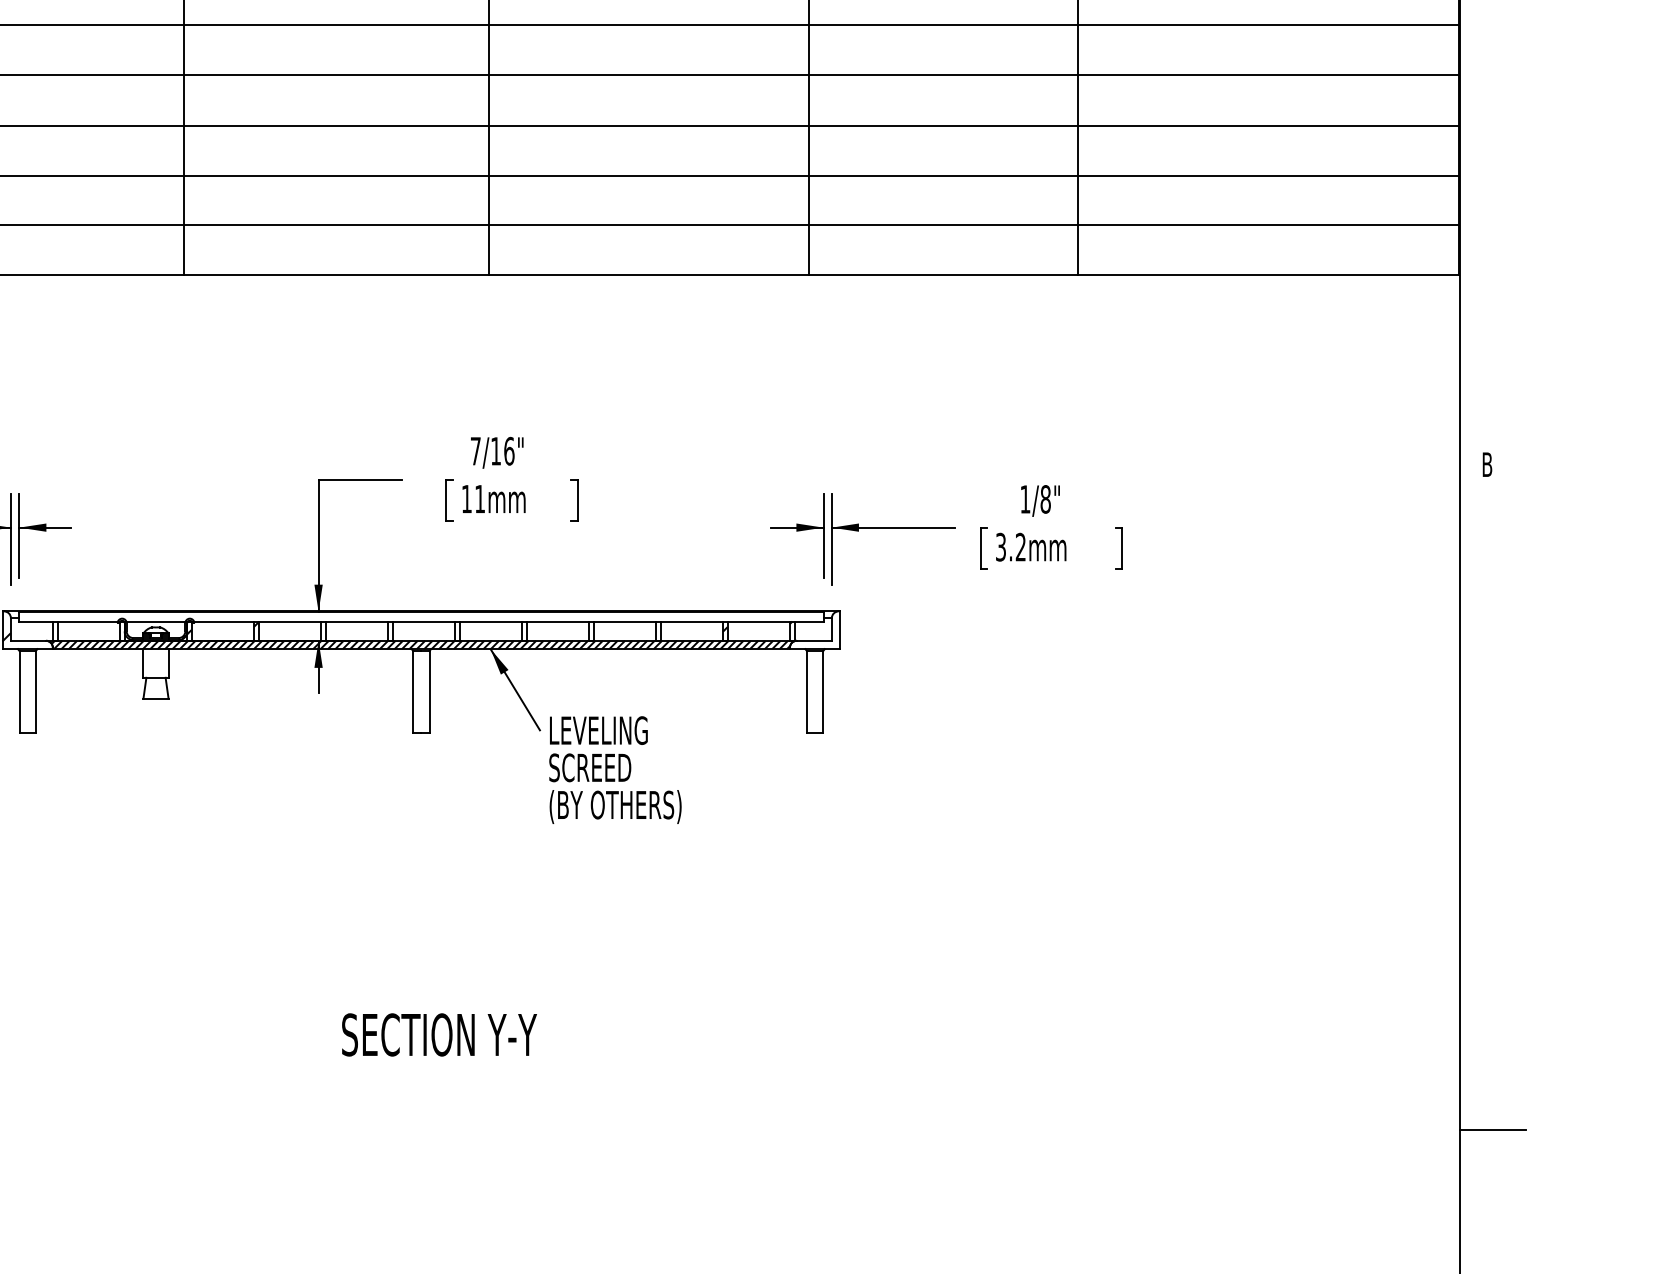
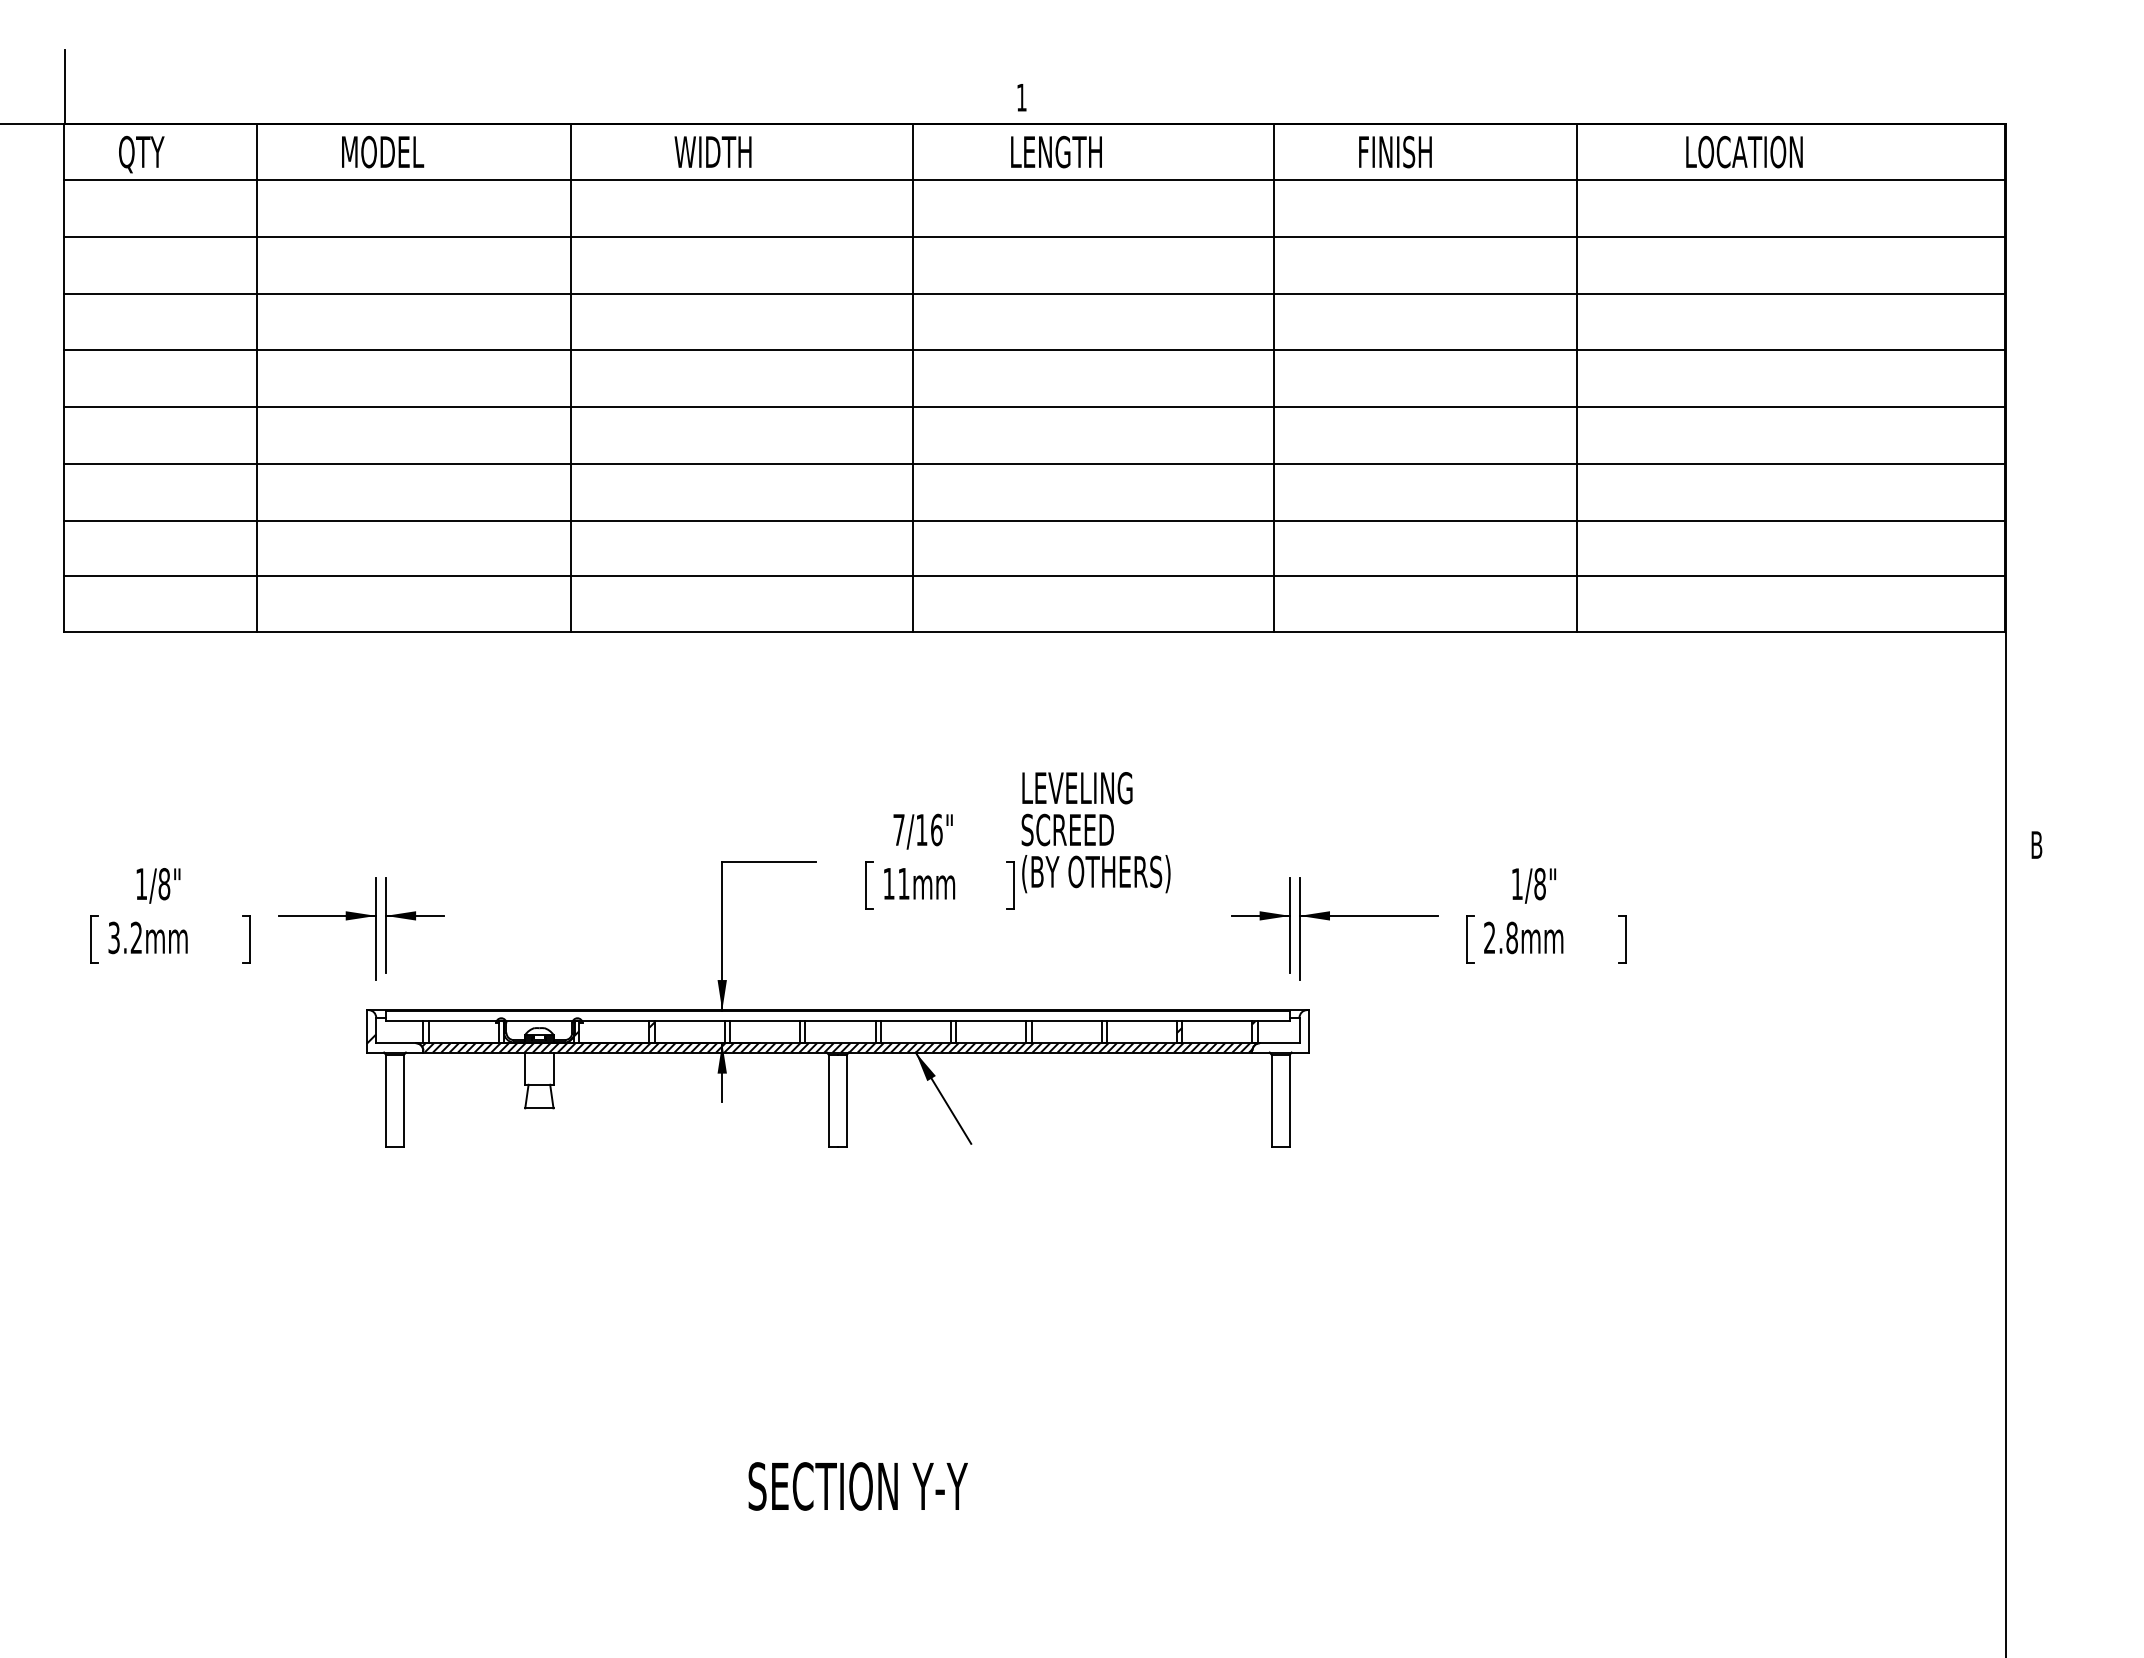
text: (1010, 546) -> (1500, 937), 3.2mm -> 2.8mm
text: (614, 770) -> (1095, 832), moved
line: (1492, 1130) -> (2042, 1593), removed

